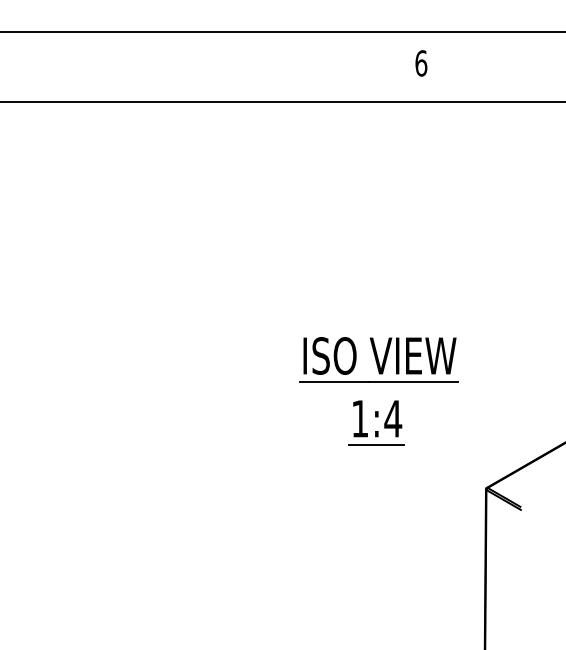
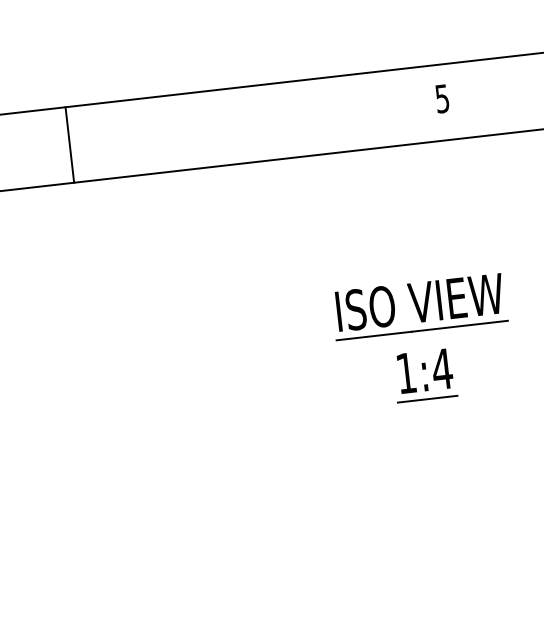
text: (421, 63) -> (442, 98), 6 -> 5
line: (78, 66) -> (70, 144), added
part: (378, 382) -> (421, 331), moved

